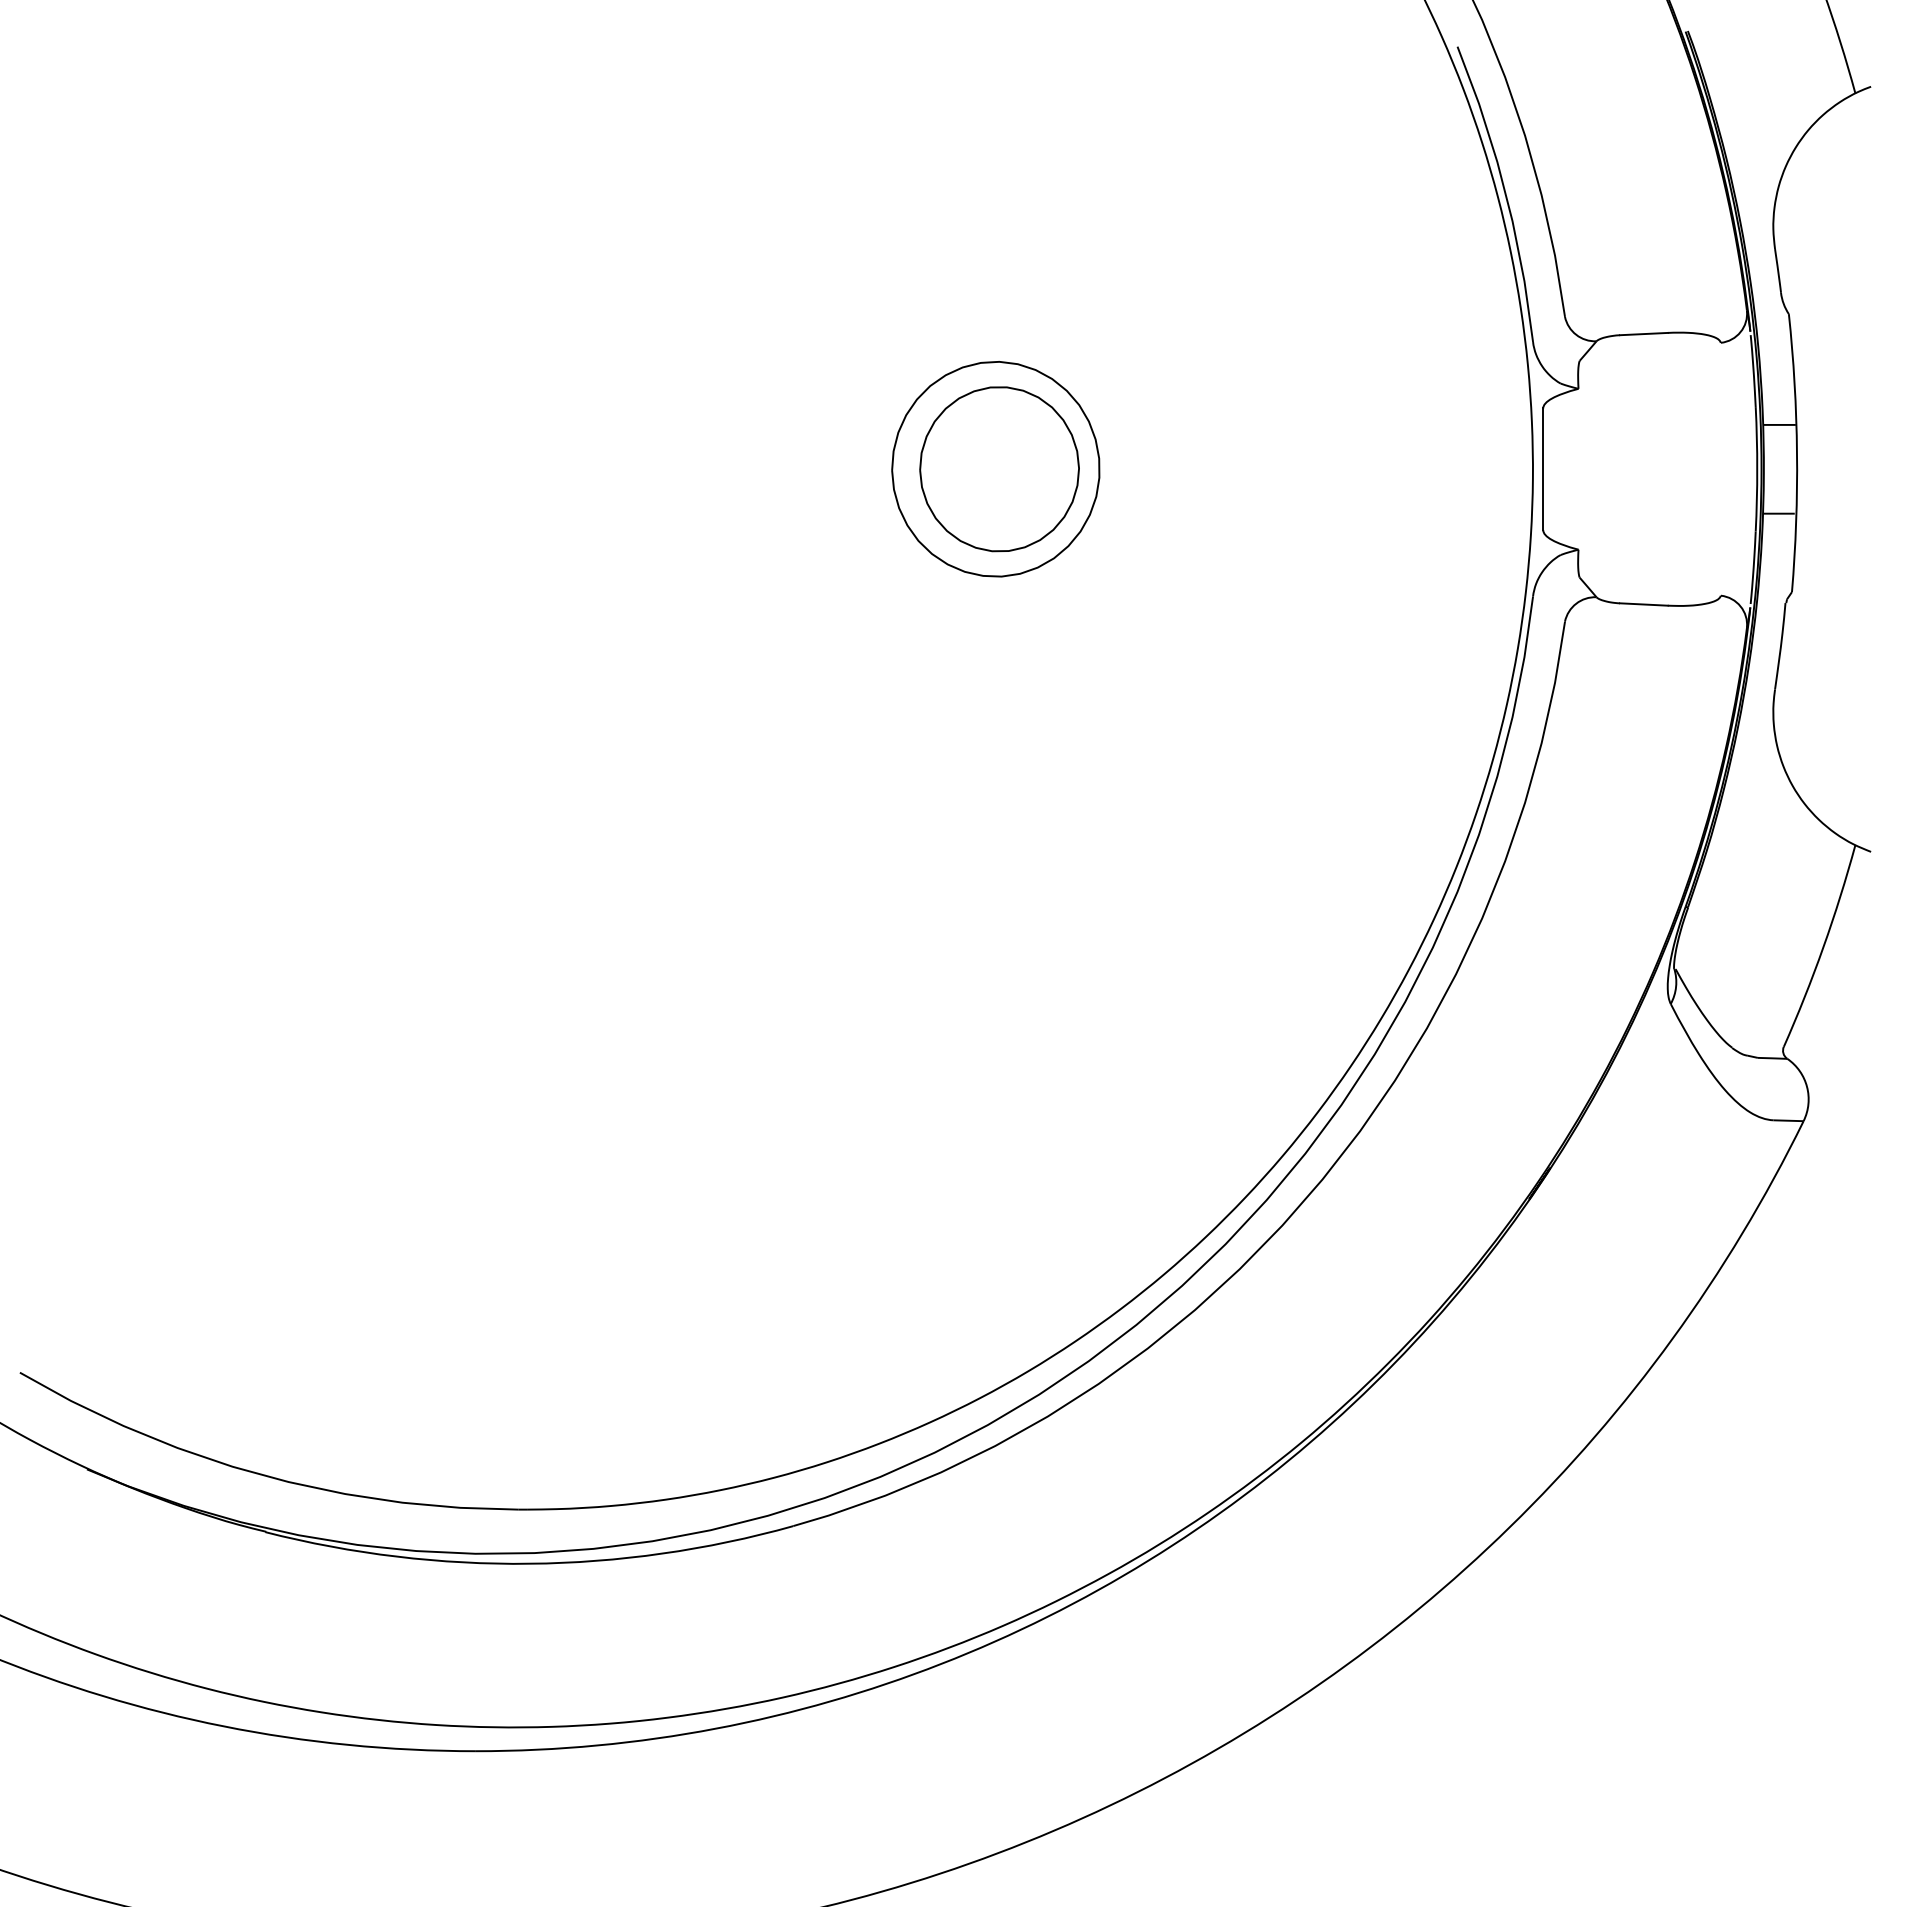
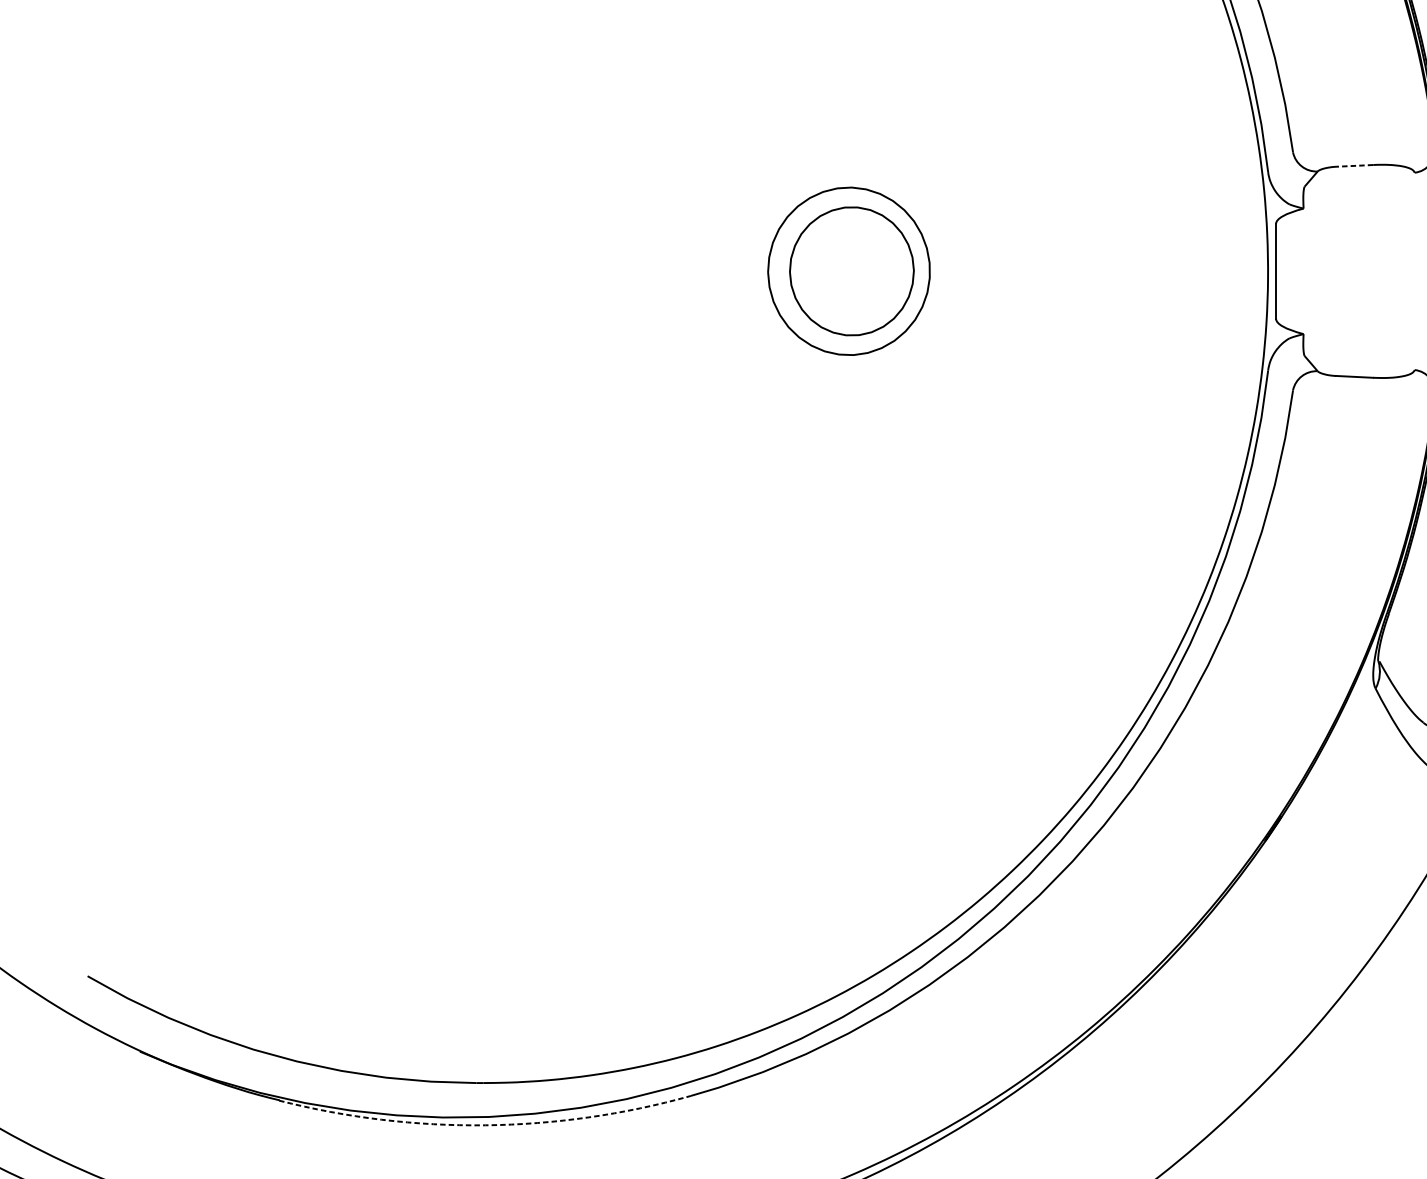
line: (1643, 334) -> (1354, 166), solid -> dashed
arc: (529, 1563) -> (485, 1125), solid -> dashed

